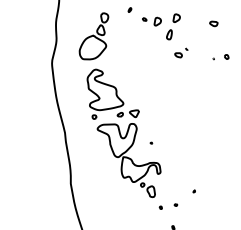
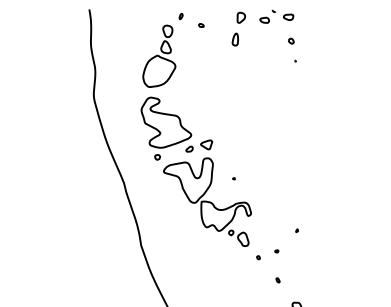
part: (157, 21) -> (217, 25), removed
part: (95, 35) -> (159, 55), moved
part: (181, 52) -> (267, 16), moved
part: (226, 56) -> (291, 40), moved

